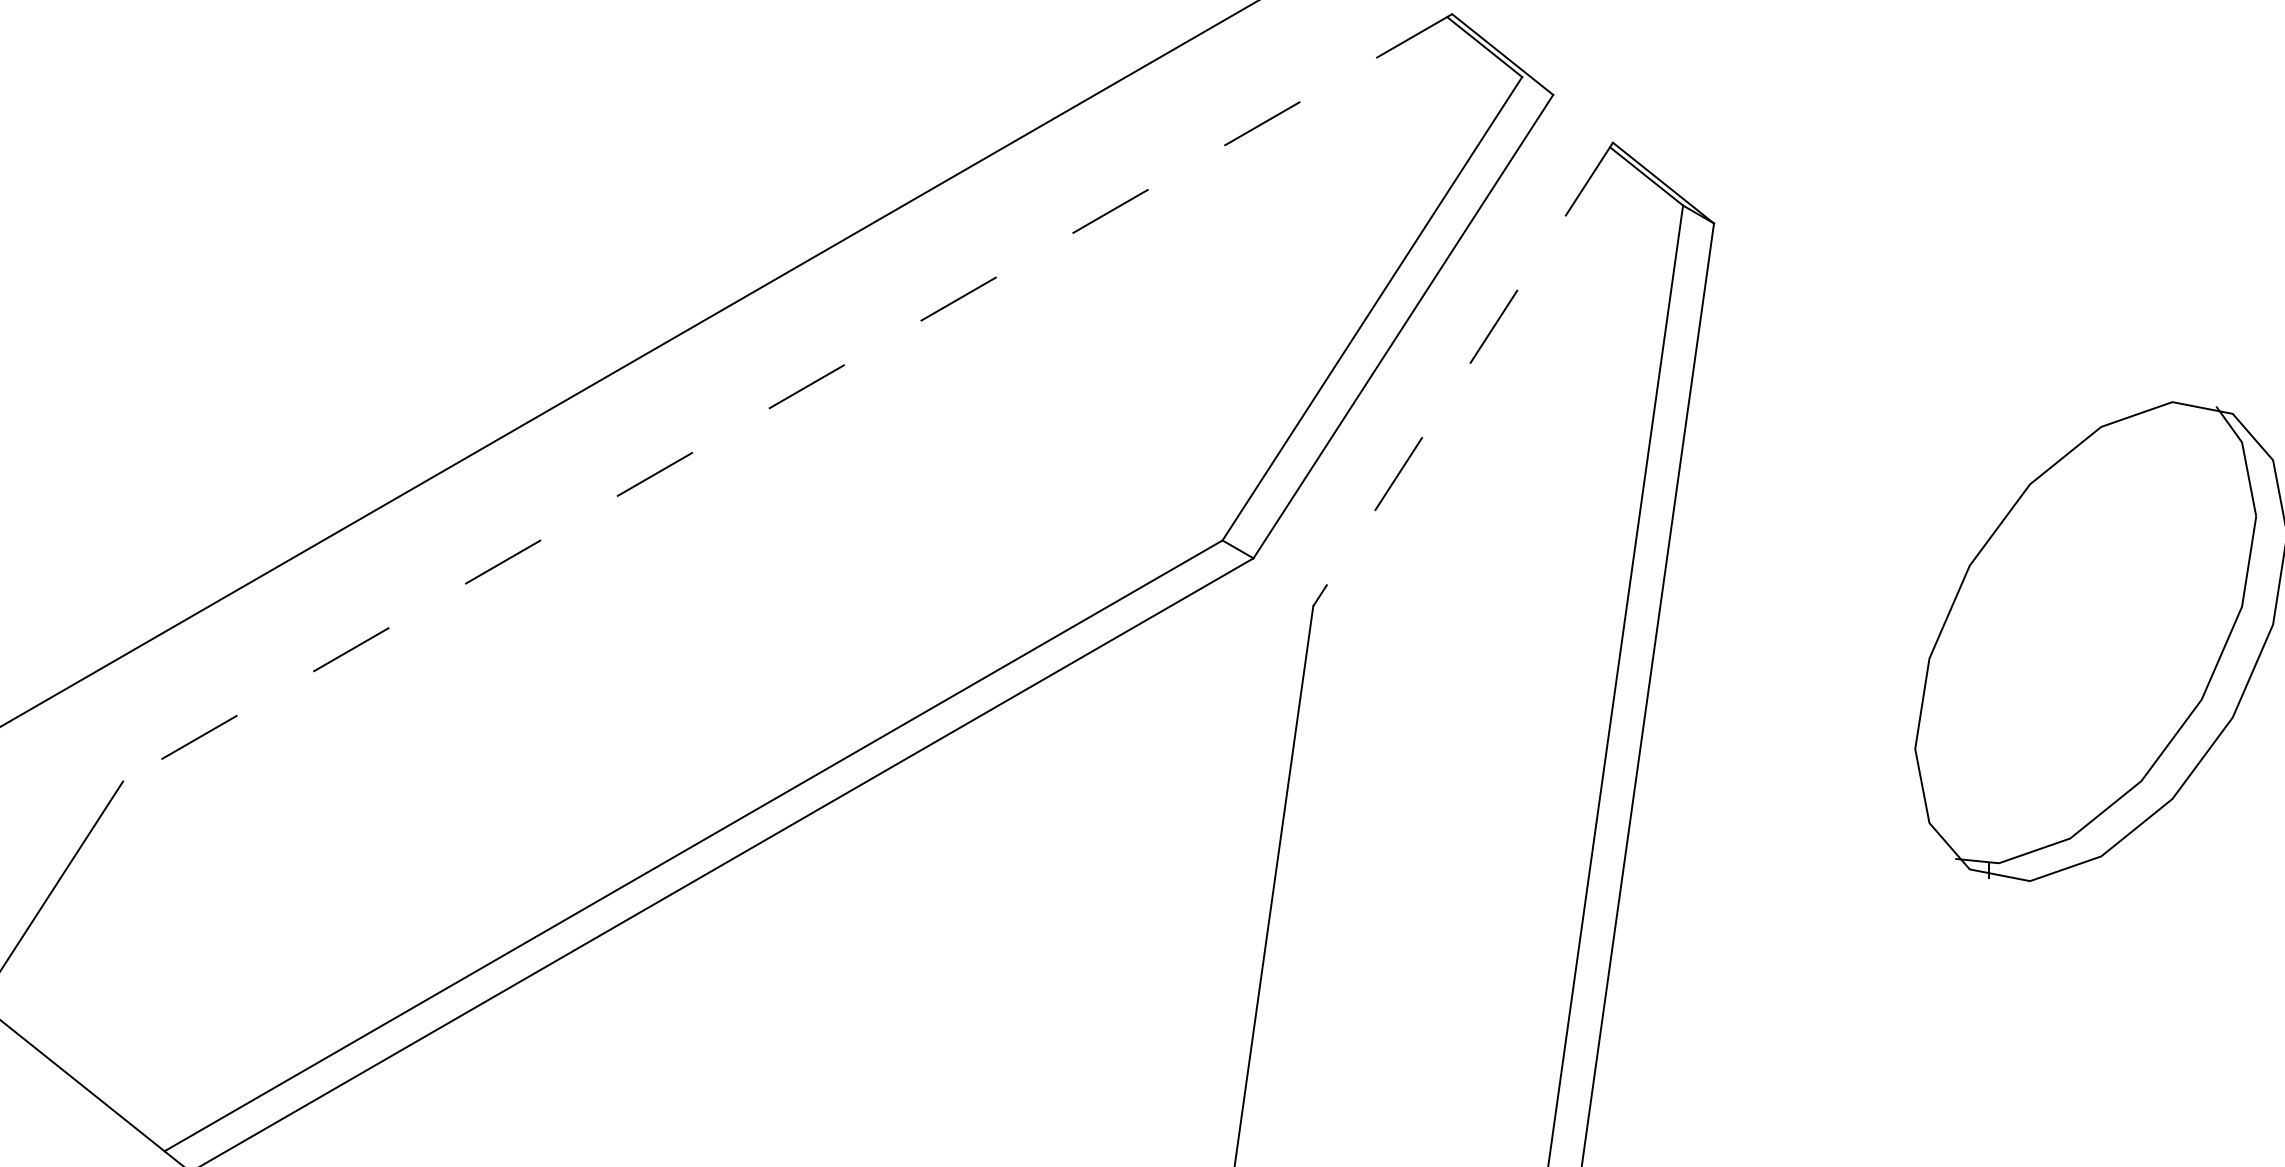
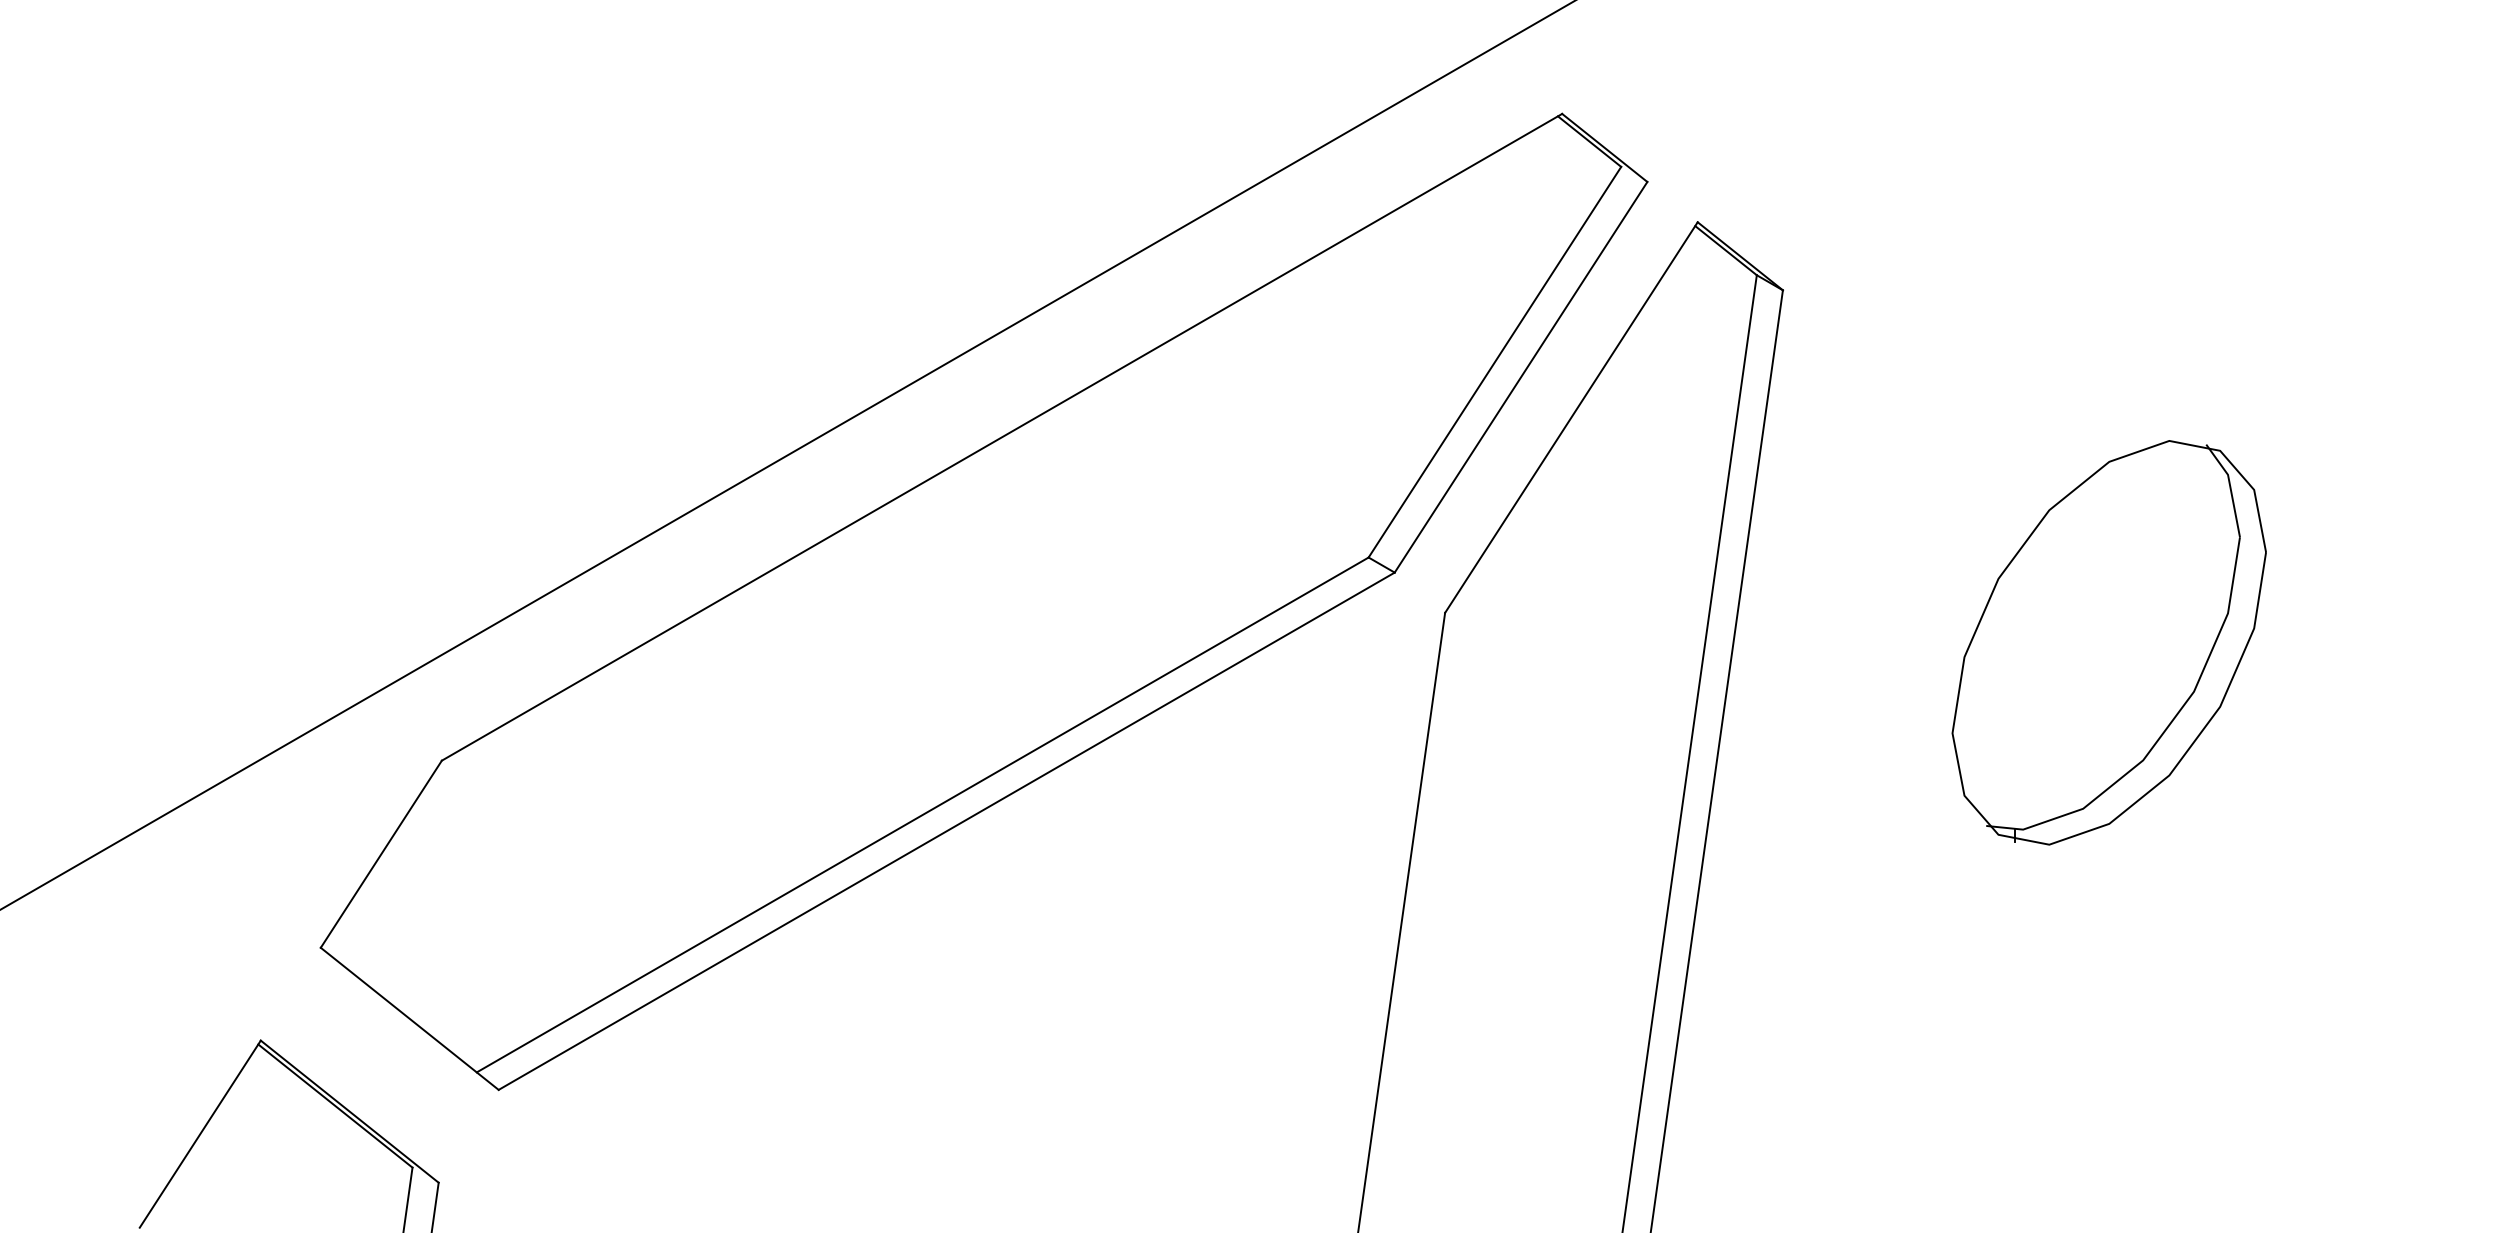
line: (1463, 374) -> (1571, 417), dashed -> solid
line: (788, 398) -> (1002, 437), dashed -> solid

